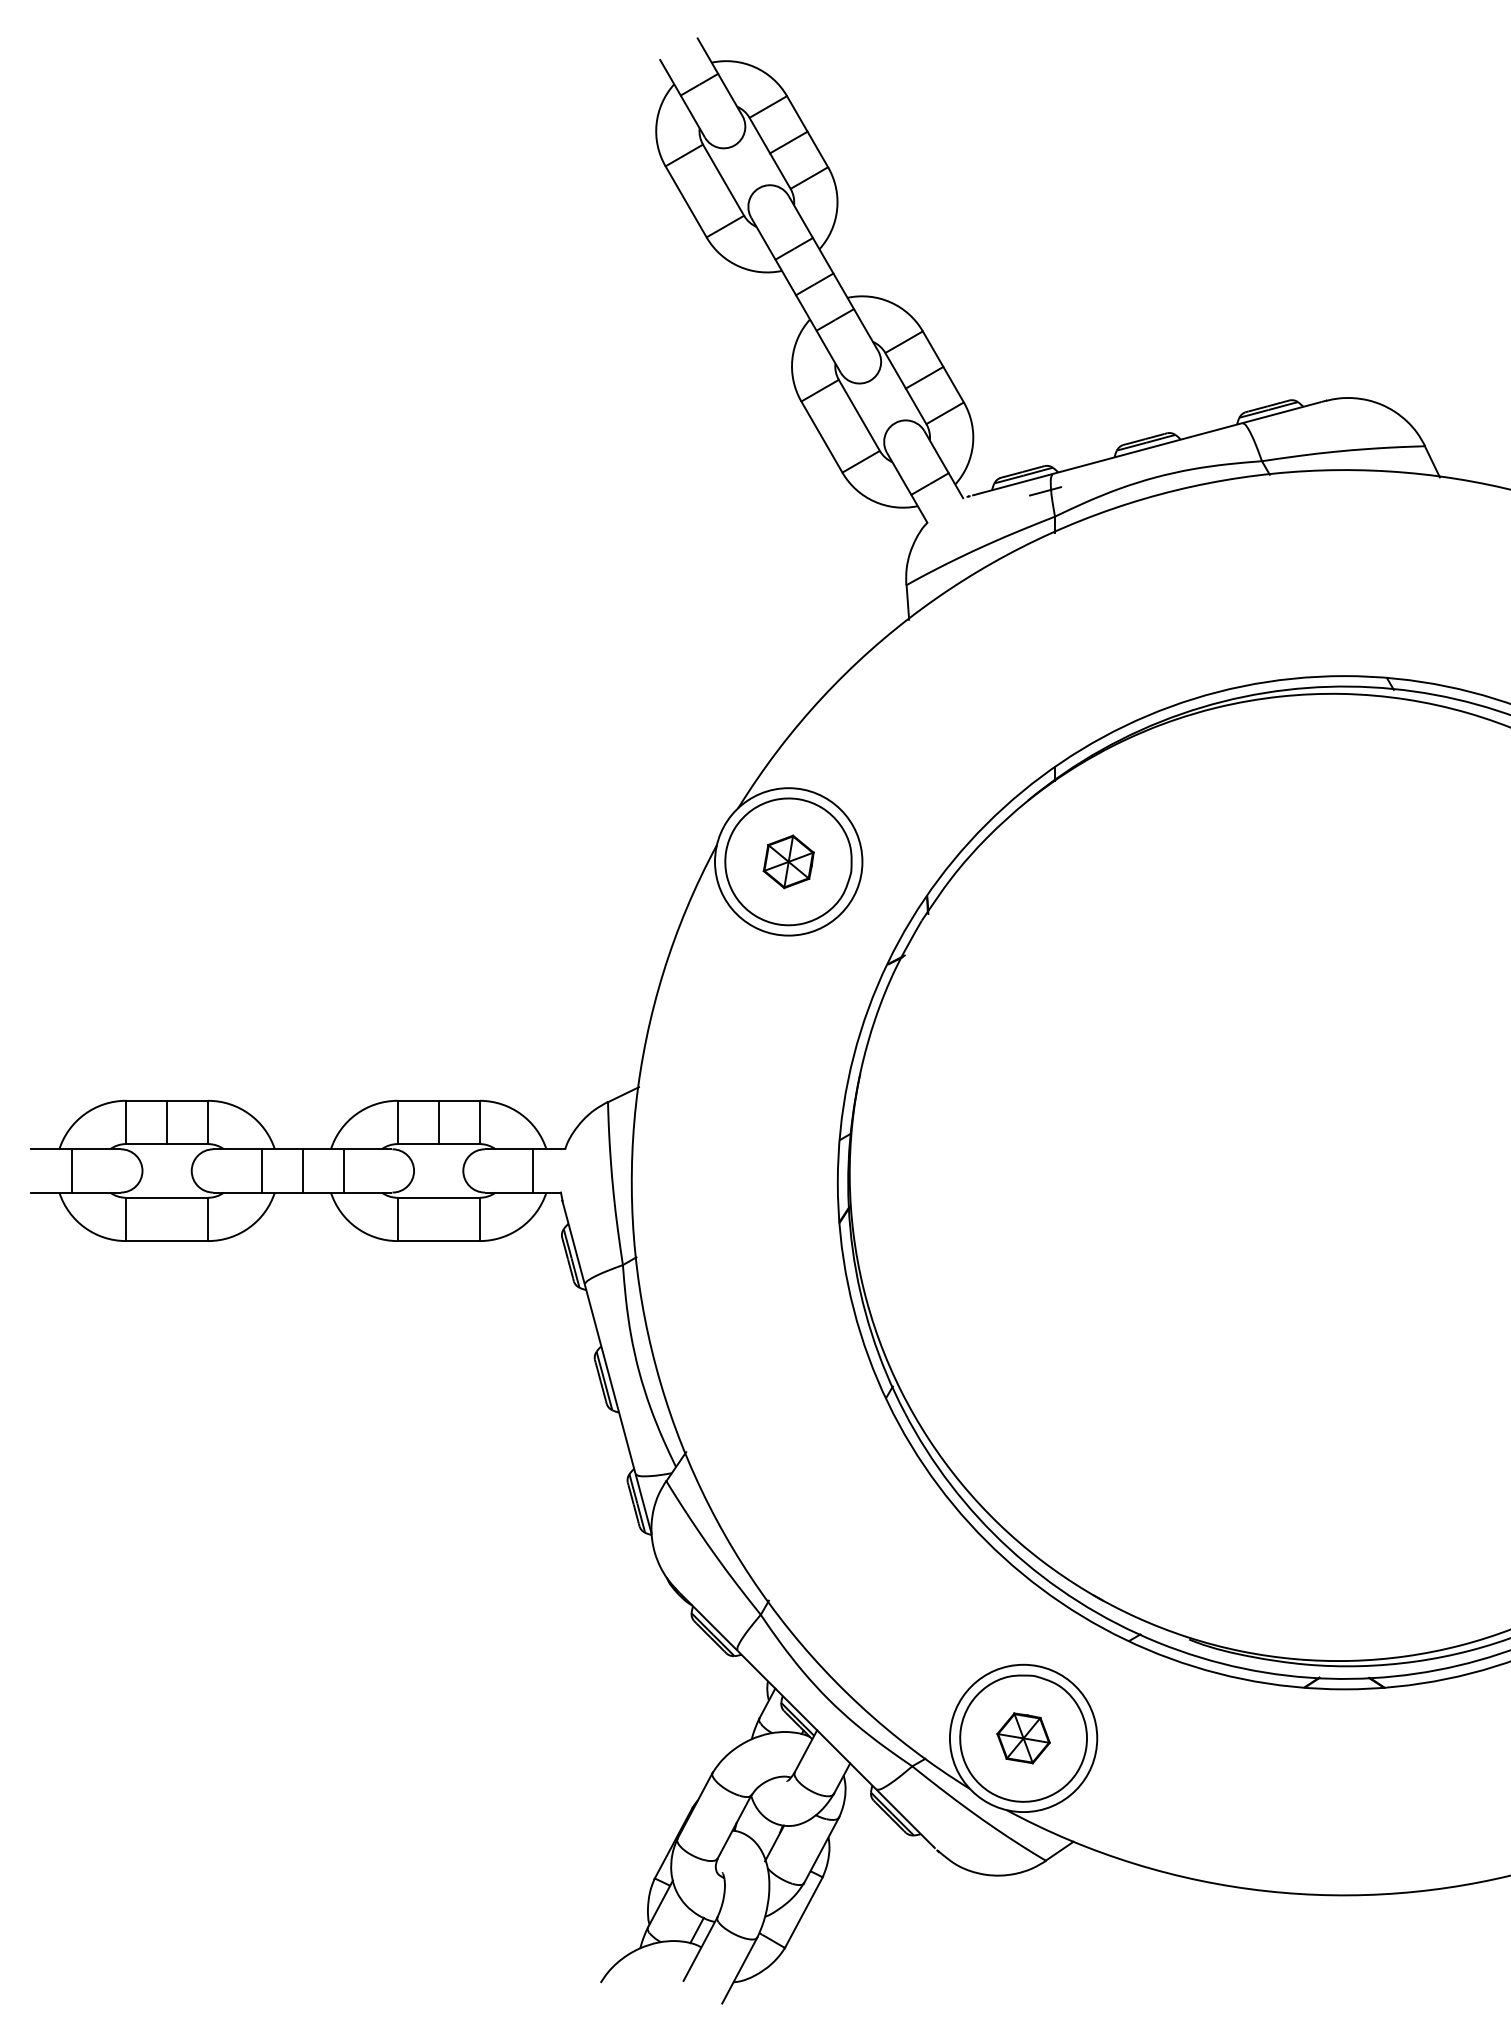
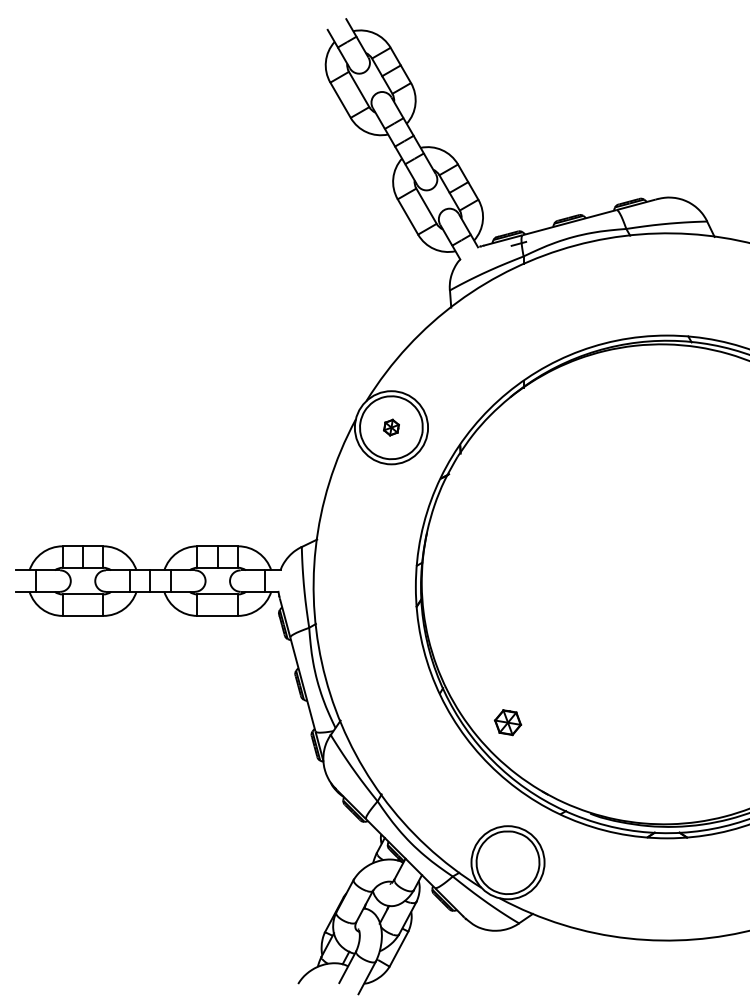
part: (788, 861) -> (391, 427), size x0.6
part: (1022, 1738) -> (507, 722), moved

